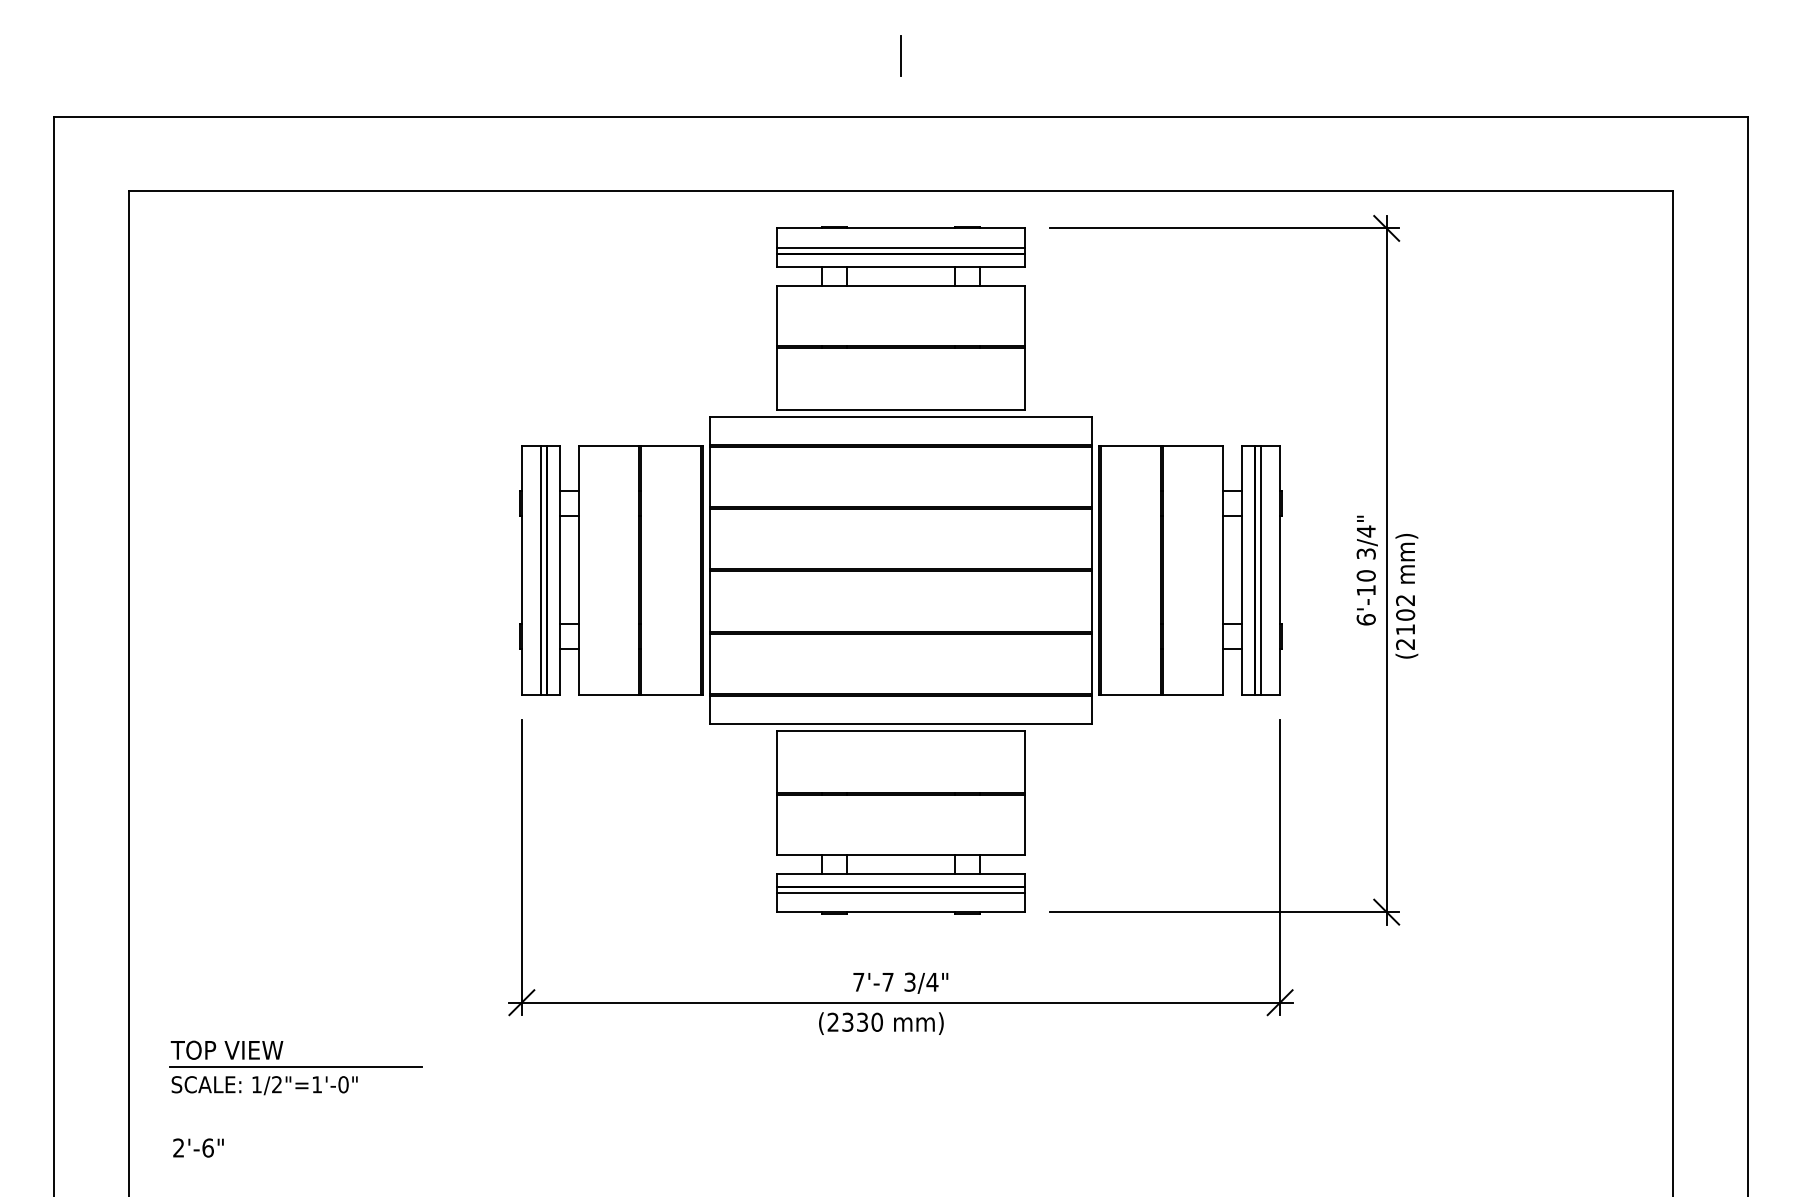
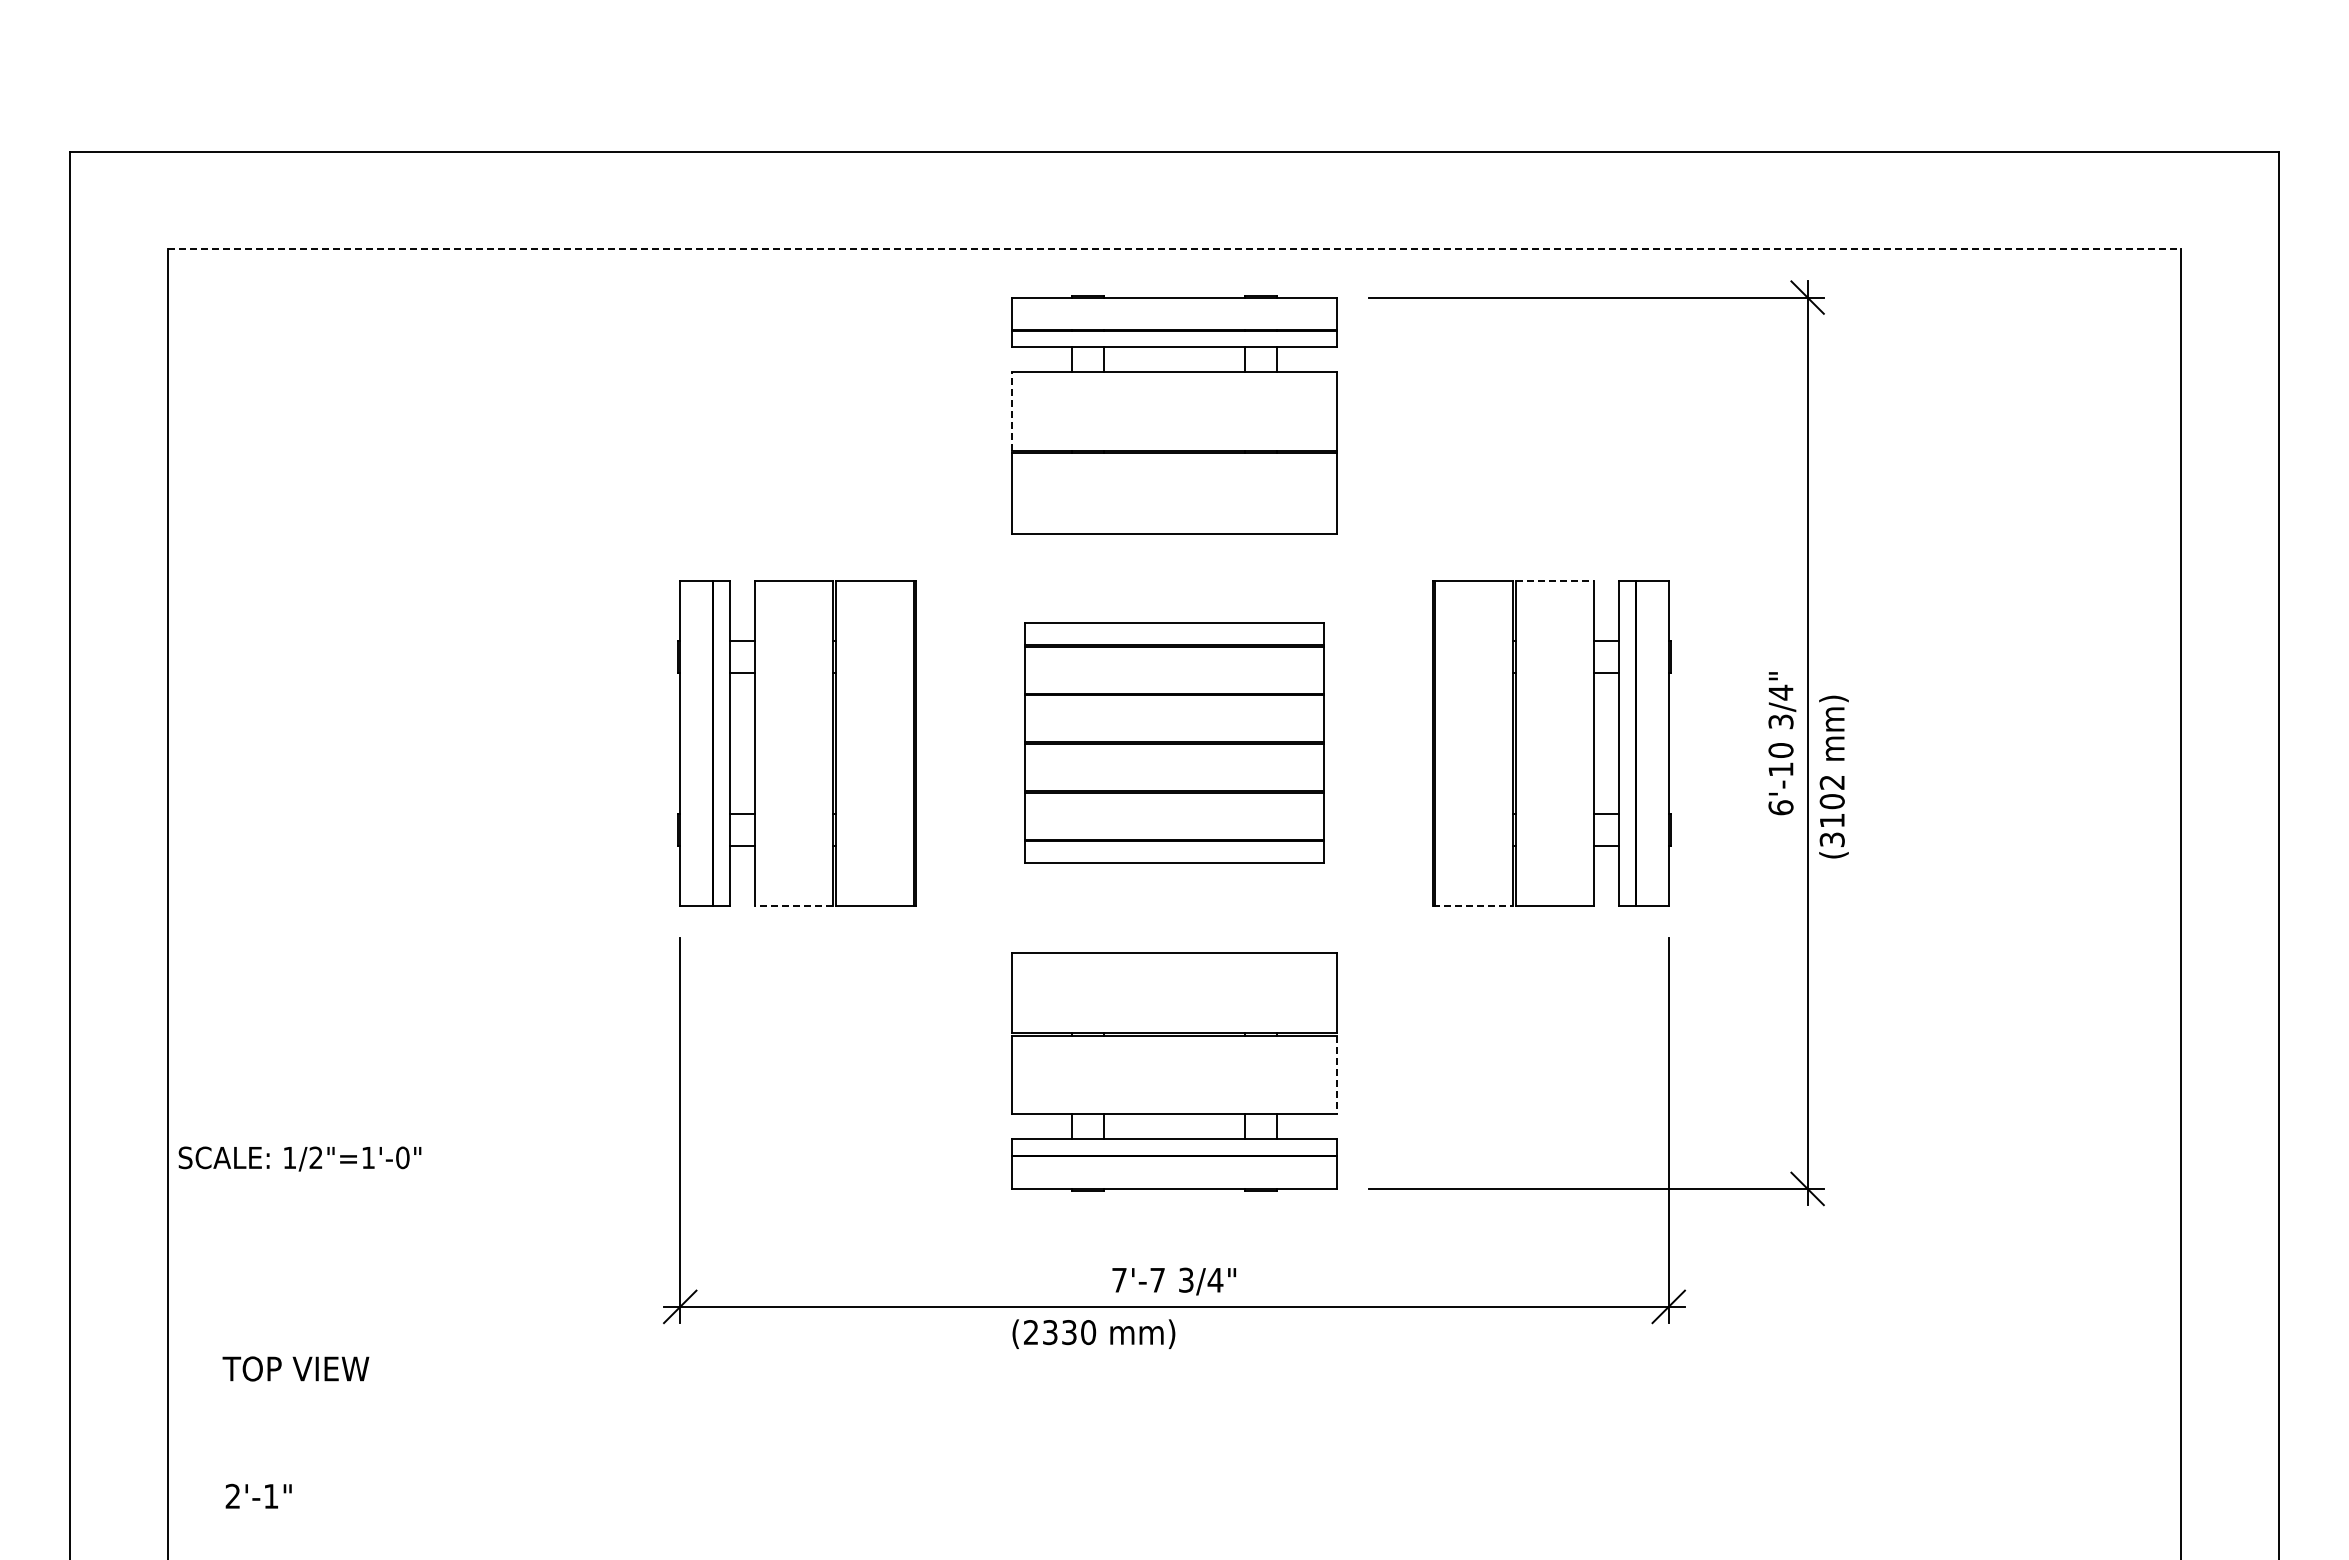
line: (901, 55) -> (1174, 72), removed
line: (901, 191) -> (1174, 249), solid -> dashed
line: (901, 247) -> (1174, 322), removed
line: (776, 315) -> (1012, 410), solid -> dashed
line: (1193, 446) -> (1555, 581), solid -> dashed
part: (901, 569) -> (1174, 742), size x0.6
line: (541, 570) -> (705, 743), removed
line: (1260, 570) -> (1643, 743), removed
text: (1405, 644) -> (1832, 839), (2102 -> (3102
line: (608, 694) -> (793, 905), solid -> dashed
line: (1130, 694) -> (1473, 905), solid -> dashed
line: (1025, 825) -> (1336, 1075), solid -> dashed
line: (901, 892) -> (1174, 1163), removed
text: (881, 1023) -> (1093, 1333), moved
line: (295, 1066) -> (385, 1390), removed
text: (264, 1085) -> (299, 1158), moved
text: (207, 1147) -> (270, 1495), 2'-6" -> 2'-1"

